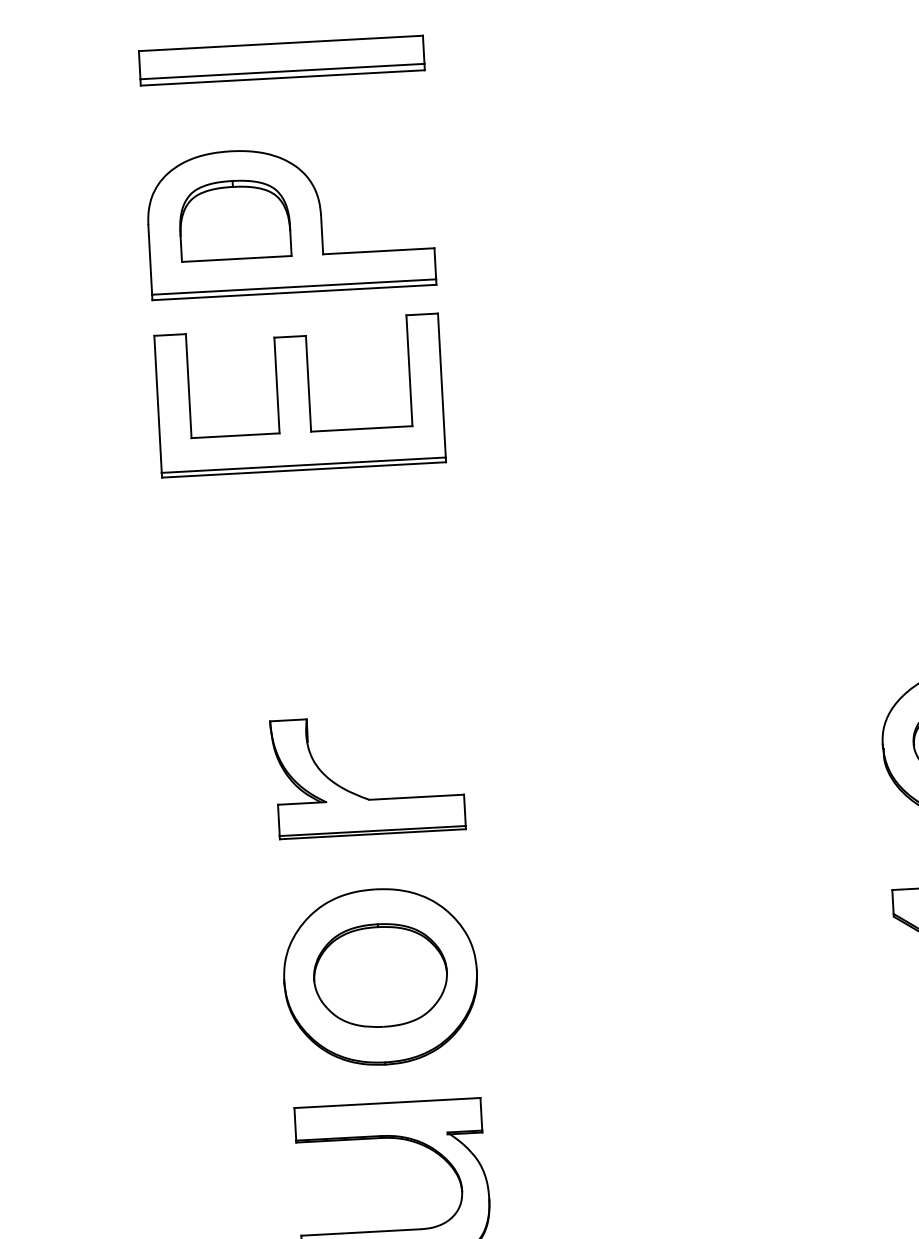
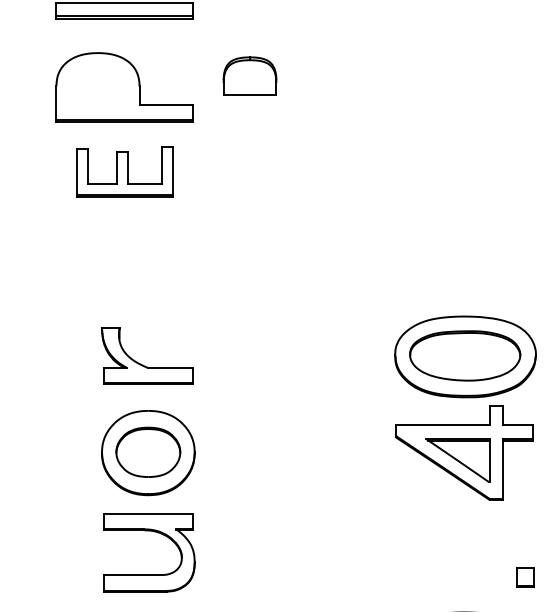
part: (233, 218) -> (249, 75), moved
part: (299, 394) -> (124, 171), size x0.7

